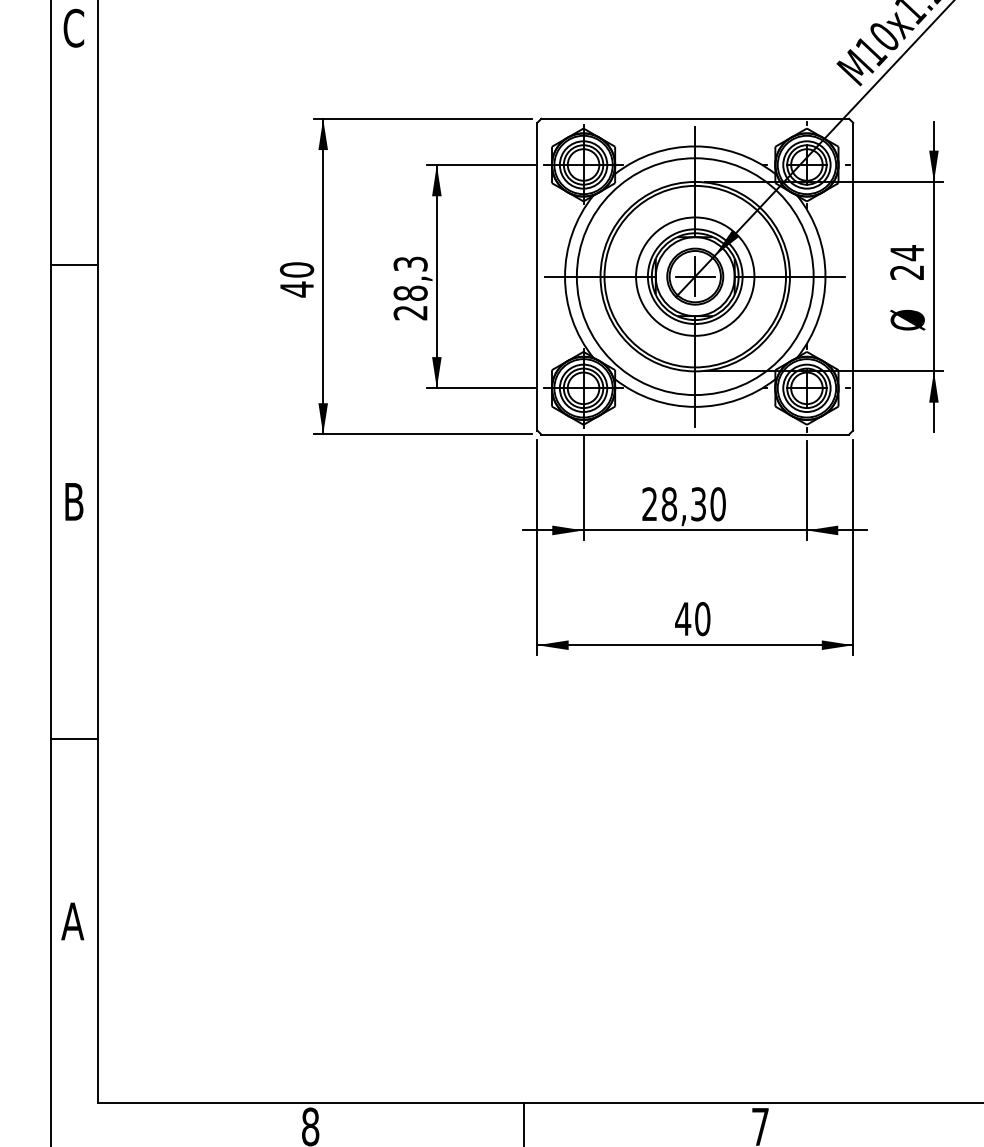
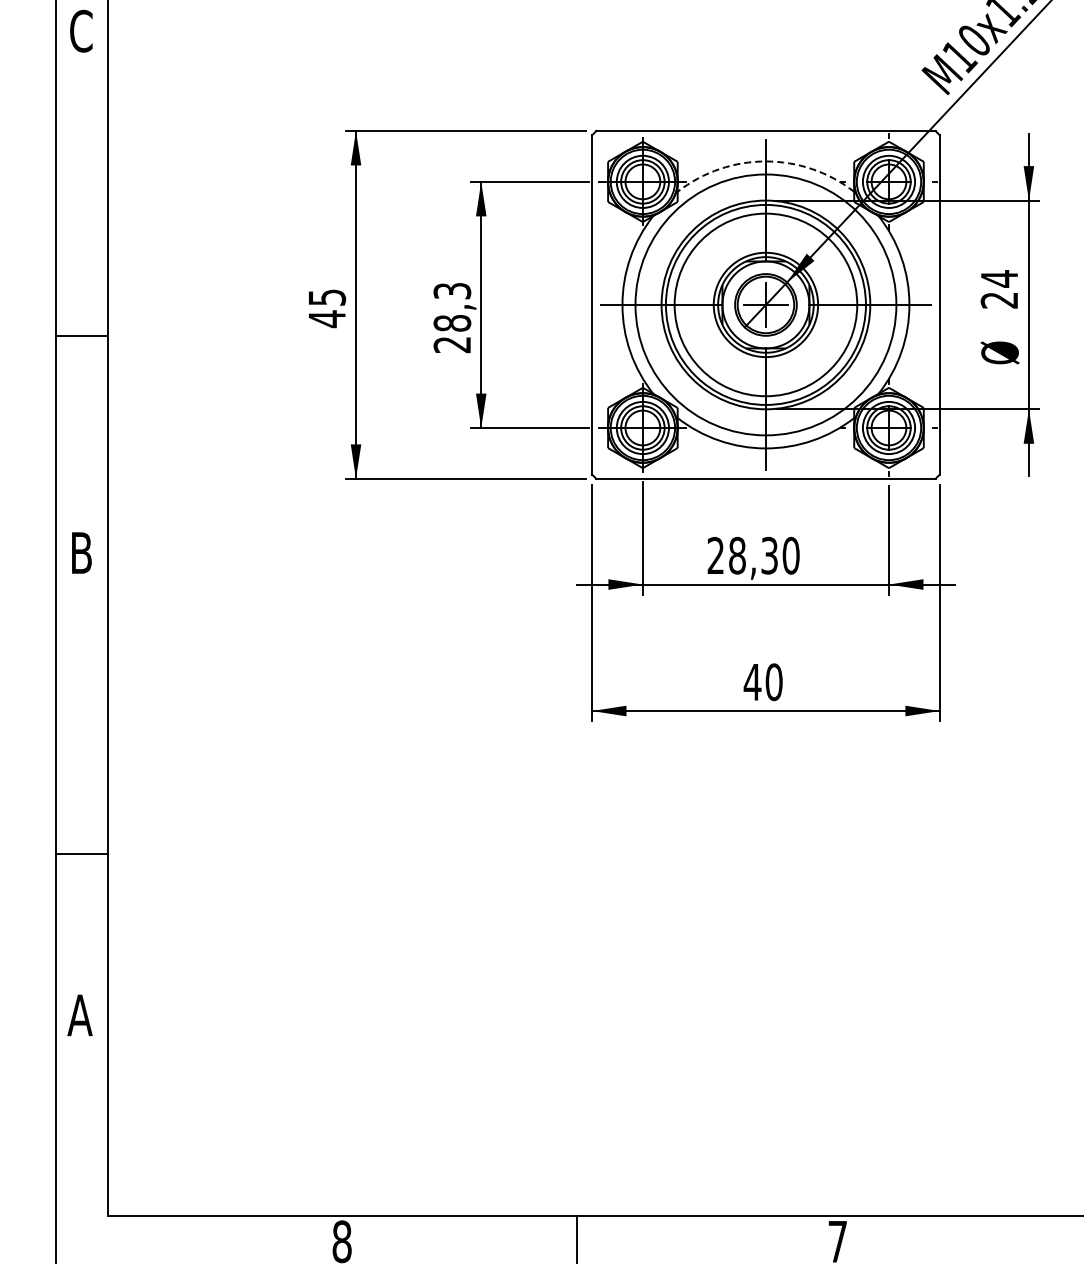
arc: (695, 146) -> (766, 161), solid -> dashed
line: (74, 265) -> (81, 336), moved
text: (297, 269) -> (327, 297), 40 -> 45
circle: (694, 276) -> (765, 304), size x1.4
line: (74, 738) -> (81, 853), moved

